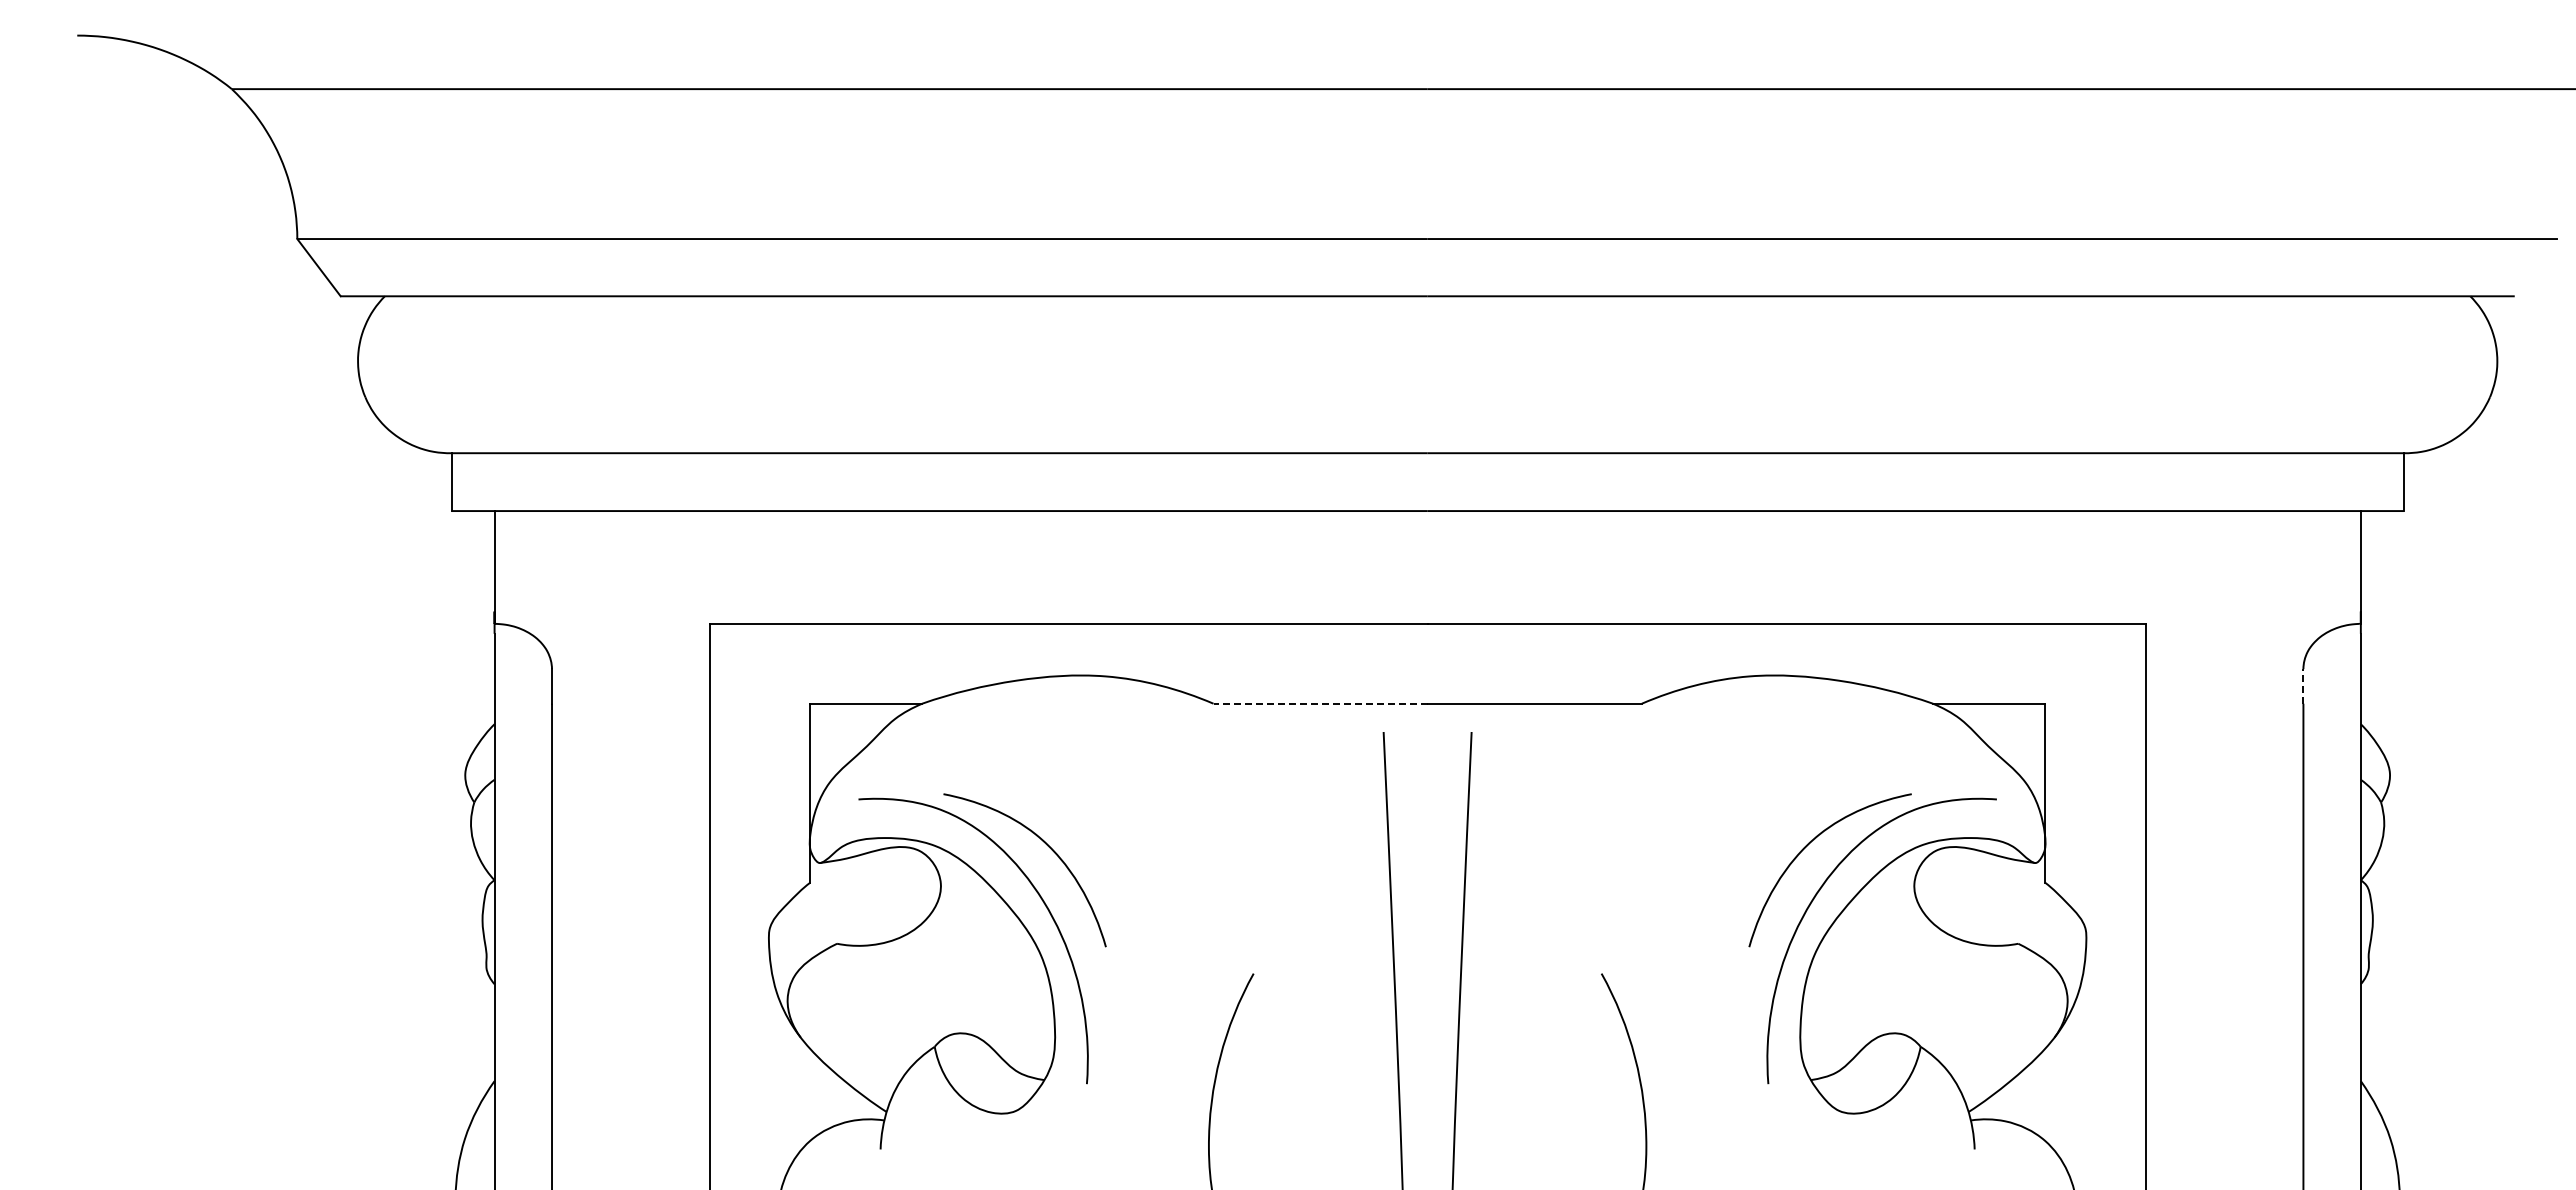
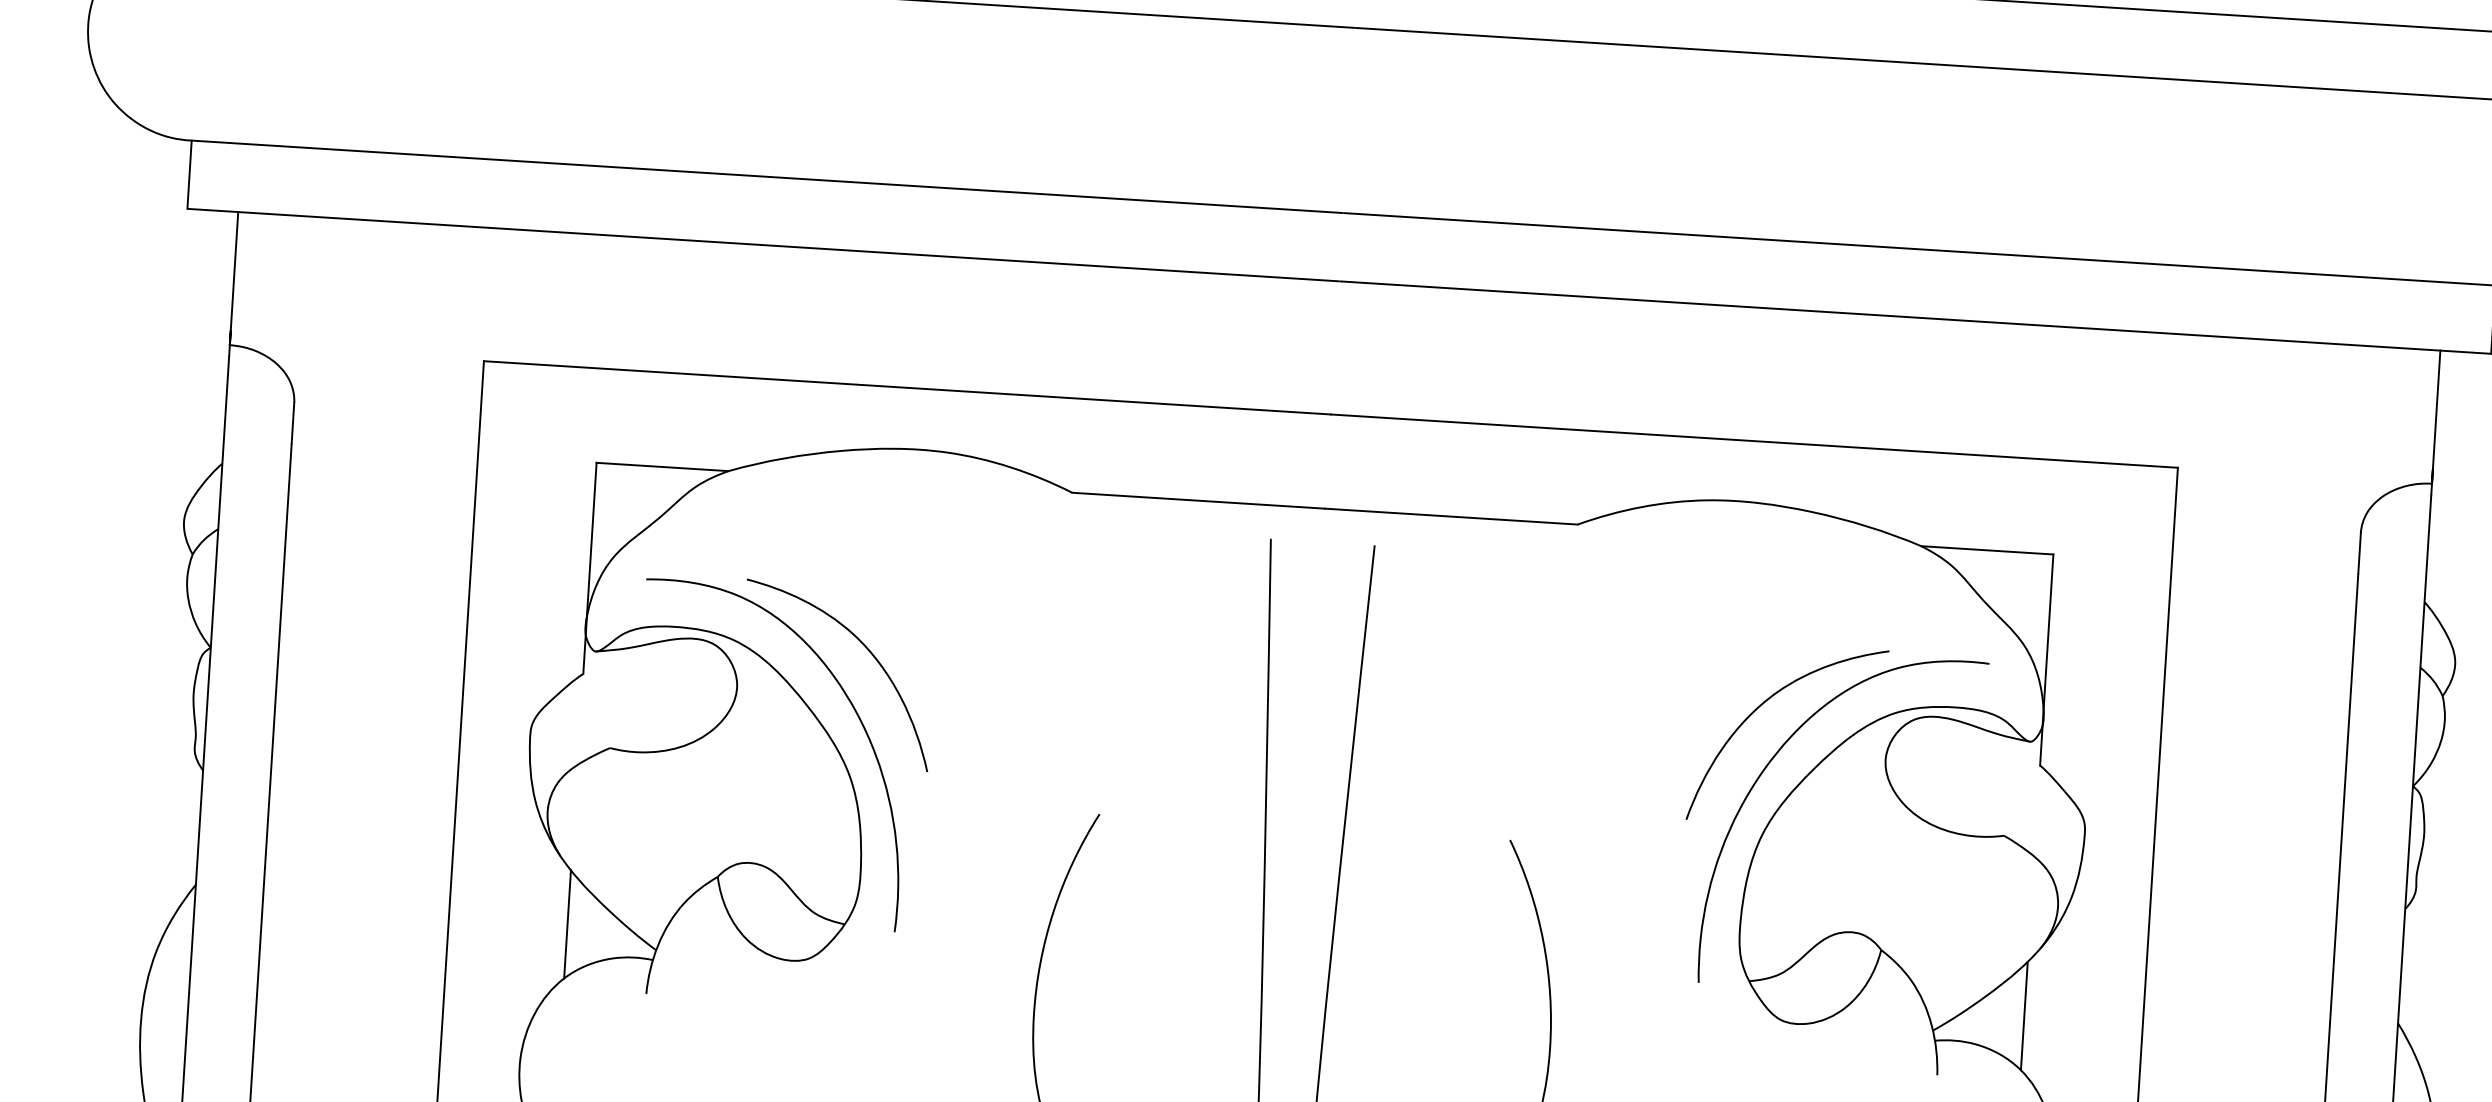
line: (2303, 685) -> (2359, 552), dashed -> solid
line: (1320, 703) -> (1198, 500), dashed -> solid
line: (810, 1094) -> (567, 923), added
line: (2045, 1094) -> (2024, 1015), added

